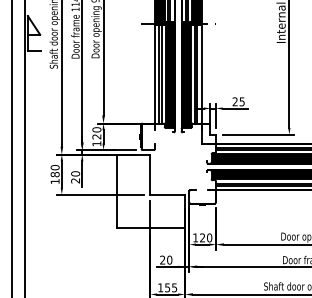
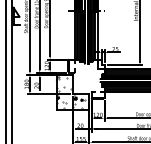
hatch: (145, 191) -> (70, 92), added

